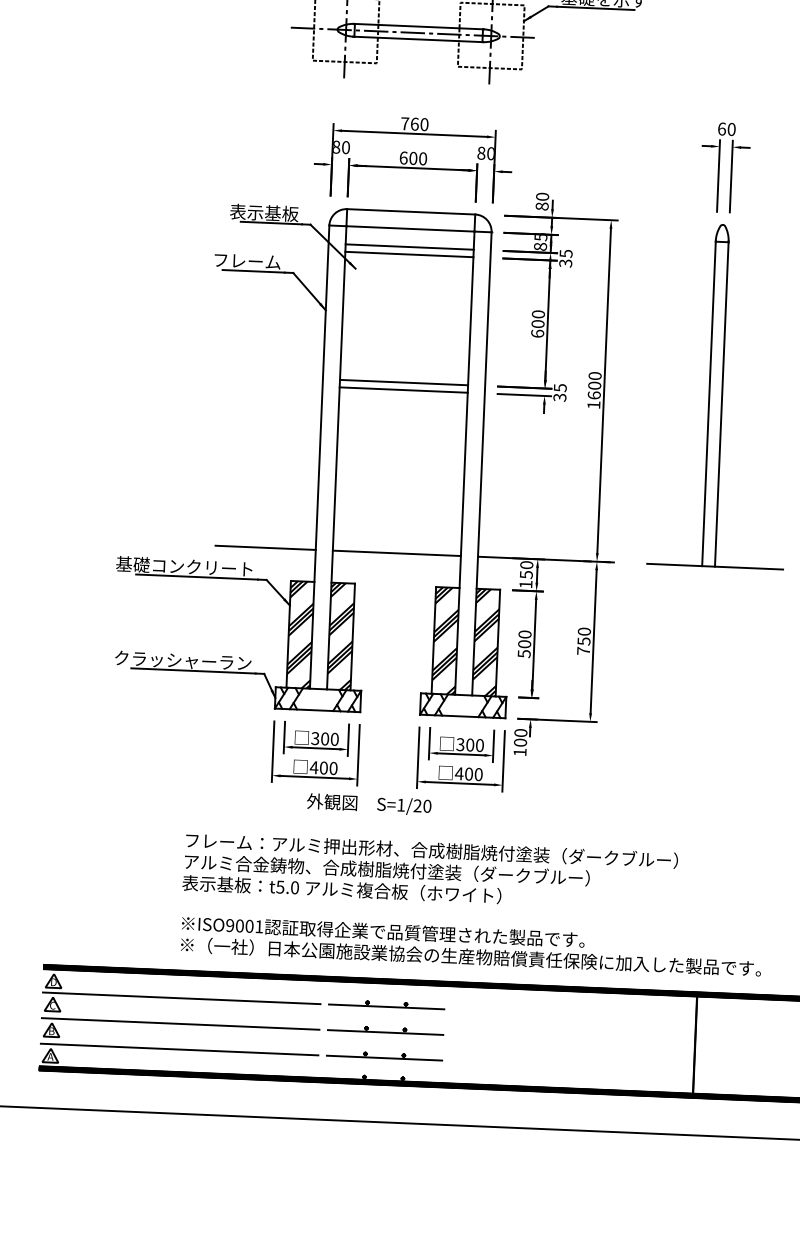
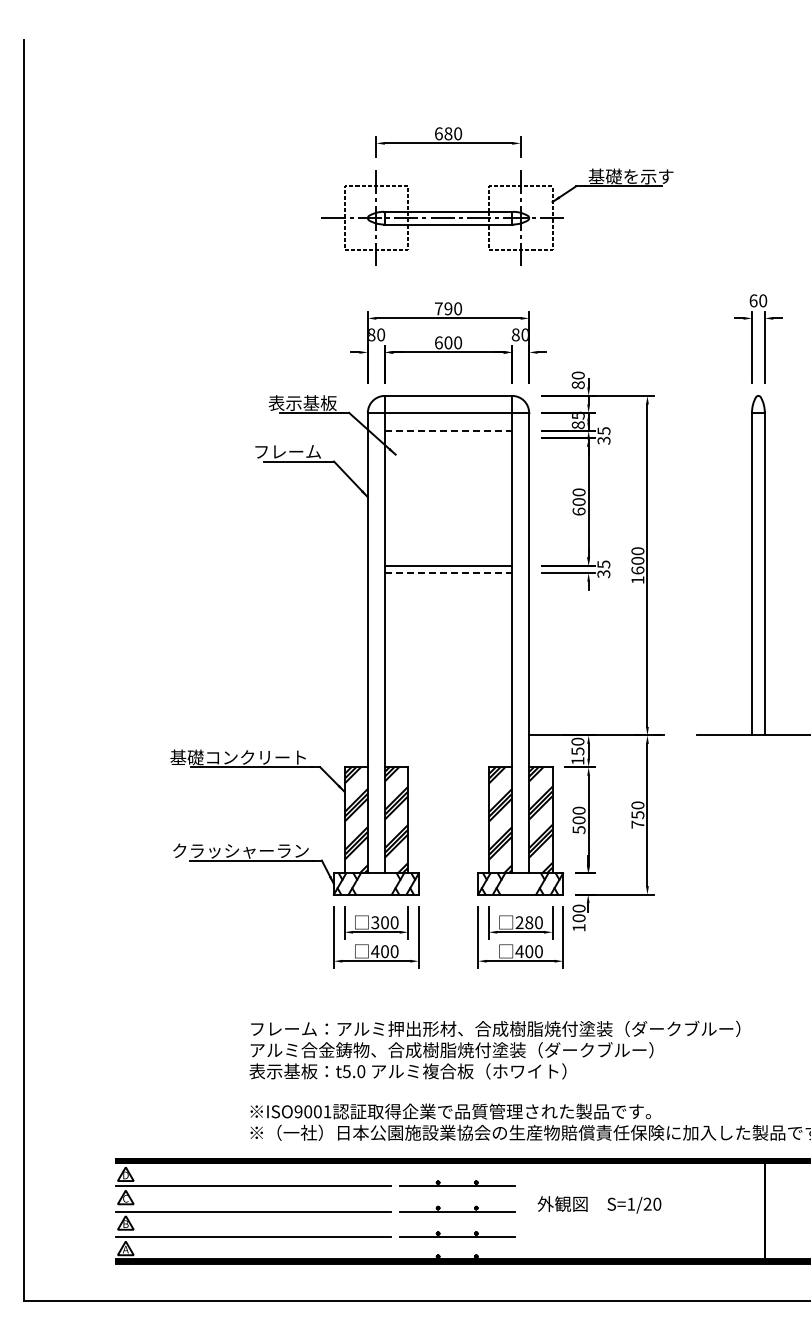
text: (414, 123) -> (448, 308), 760 -> 790
line: (409, 246) -> (448, 430), solid -> dashed
line: (409, 254) -> (448, 438), removed
line: (403, 390) -> (448, 573), solid -> dashed
line: (265, 547) -> (317, 735), removed
line: (396, 553) -> (448, 735), removed
text: (465, 744) -> (524, 922), 300 -> 280
text: (369, 804) -> (599, 1204), moved

